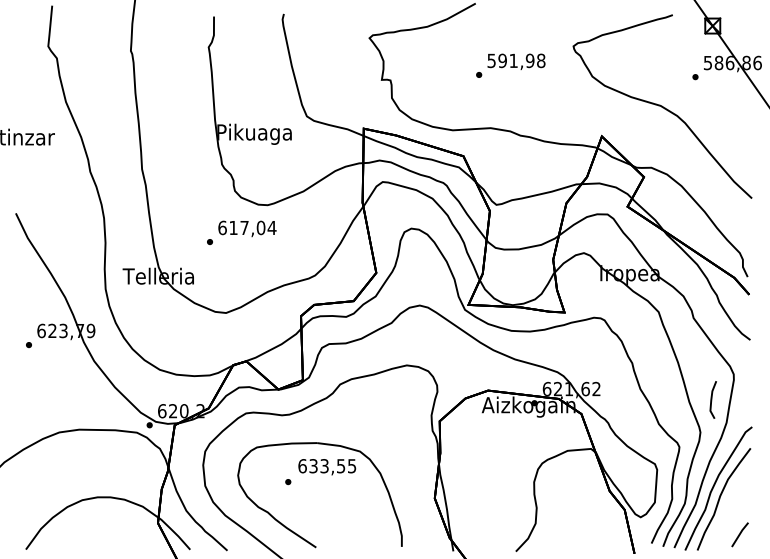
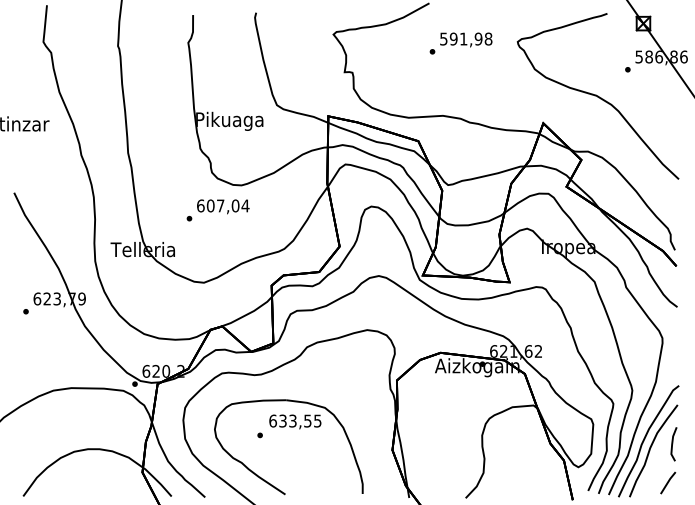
text: (510, 65) -> (460, 43), moved
text: (233, 227) -> (210, 205), 617,04 -> 607,04
line: (712, 399) -> (673, 443), moved

